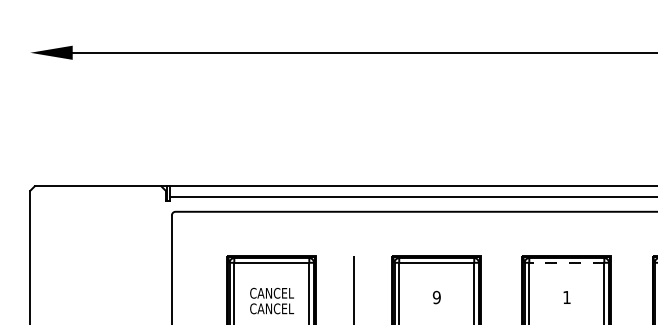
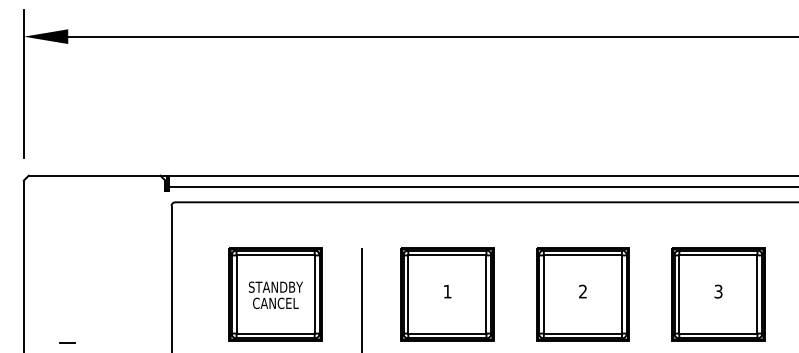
line: (29, 97) -> (23, 83), added
line: (566, 262) -> (582, 255), dashed -> solid
text: (271, 292) -> (275, 286), CANCEL -> STANDBY
text: (436, 297) -> (447, 291), 9 -> 1
text: (566, 297) -> (582, 291), 1 -> 2

